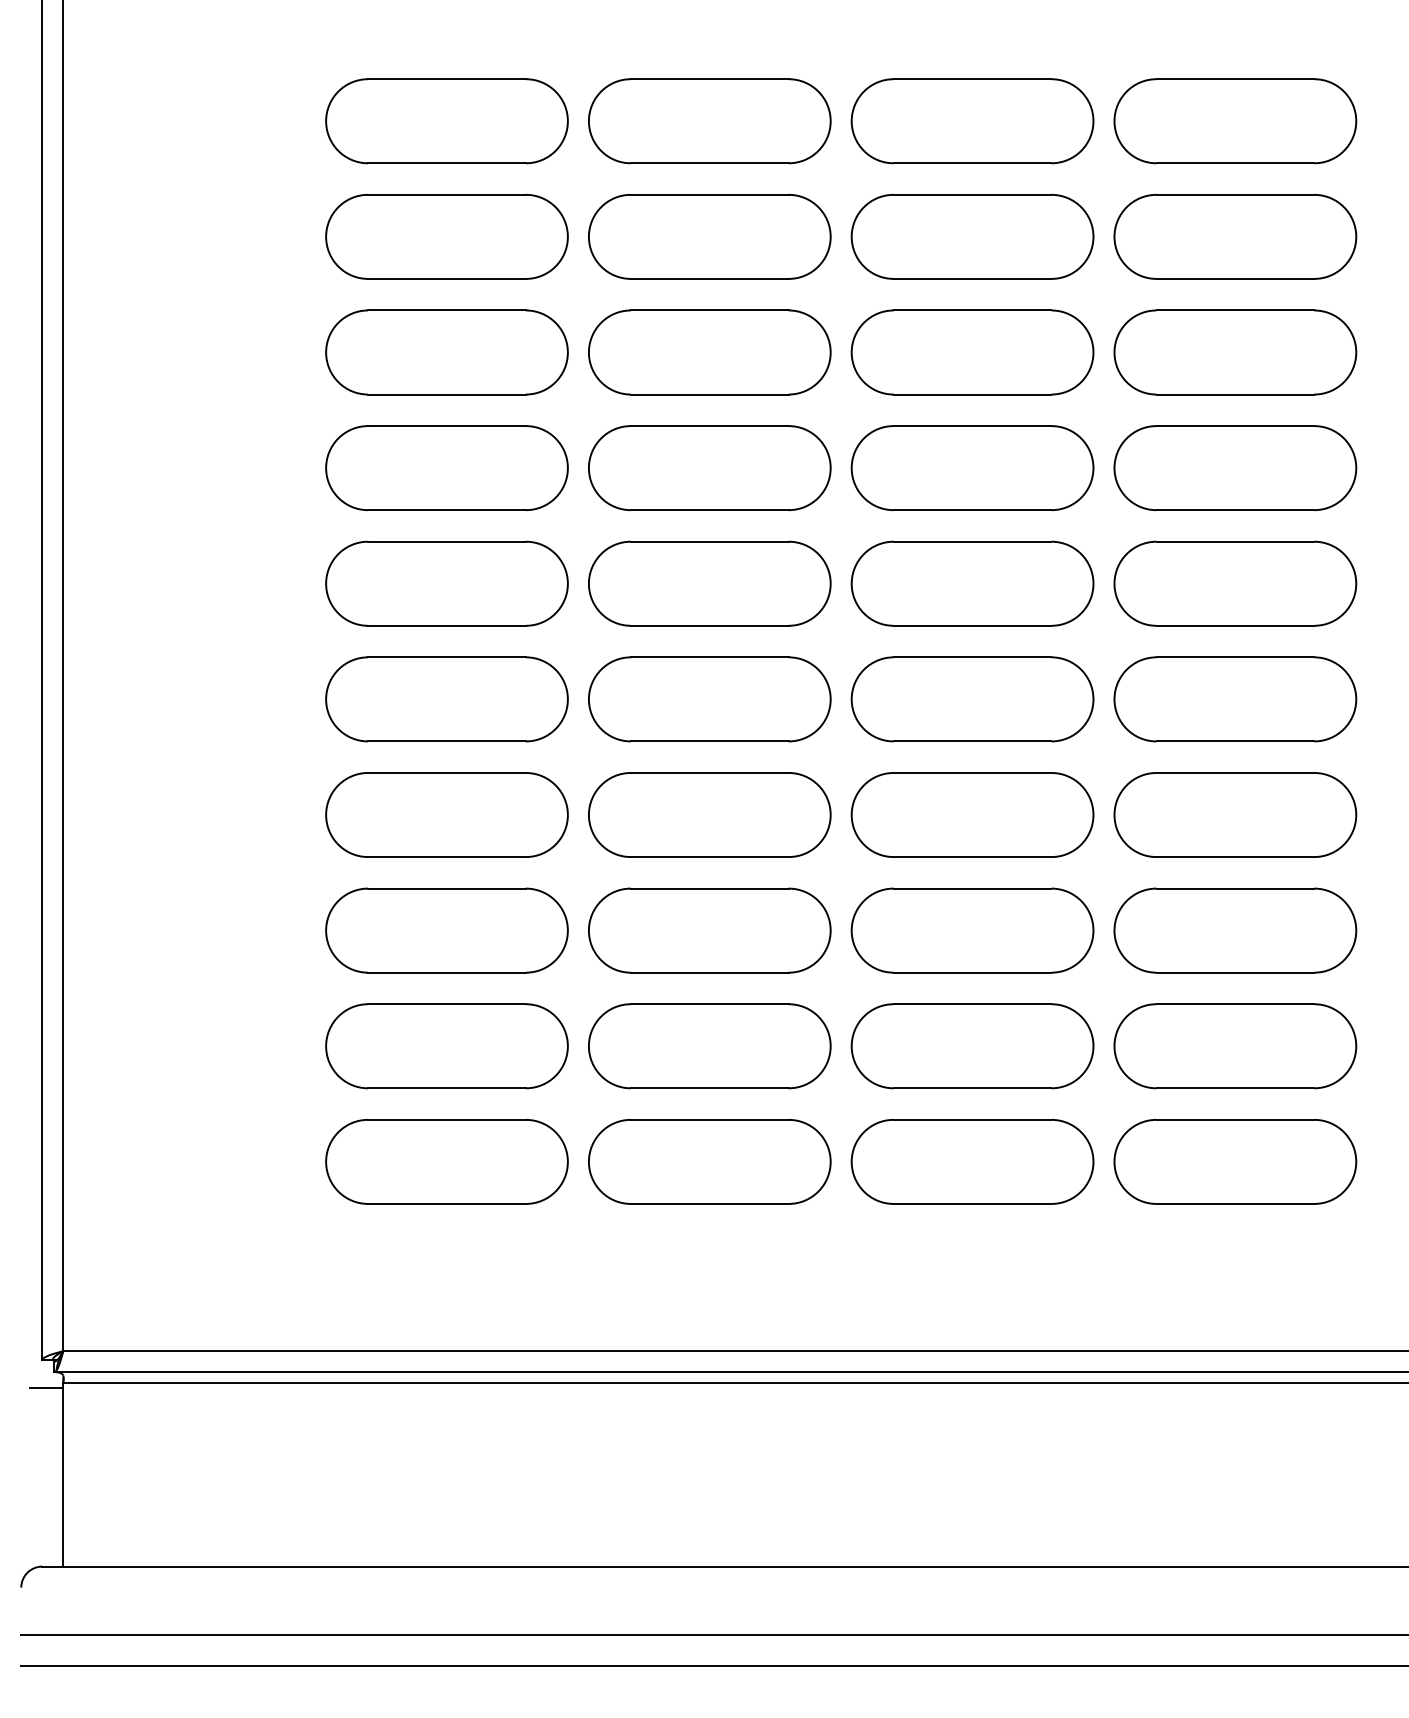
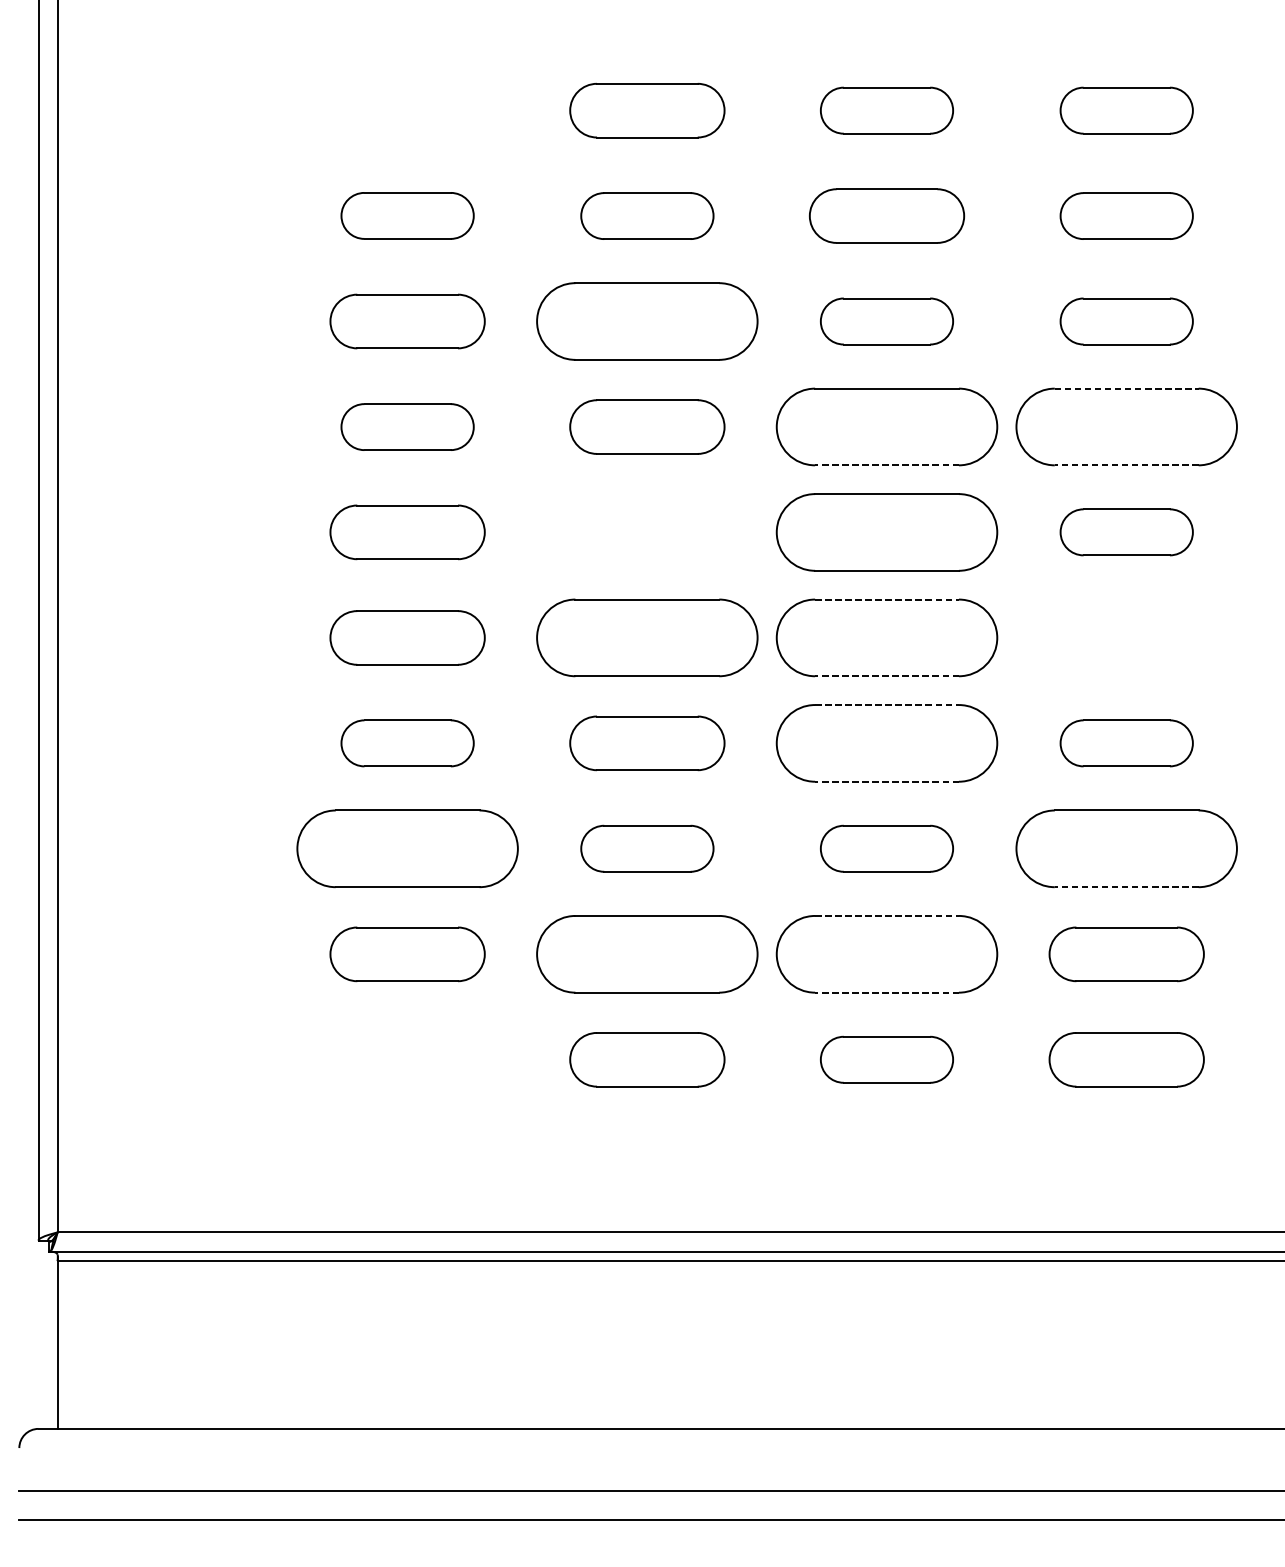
part: (446, 121) -> (407, 110), removed
part: (709, 121) -> (647, 110), size x0.7
part: (972, 121) -> (886, 110), size x0.6
part: (1235, 121) -> (1126, 110), size x0.6
part: (446, 236) -> (407, 215), size x0.6
part: (709, 236) -> (647, 215), size x0.6
part: (972, 236) -> (886, 215), size x0.7
part: (1235, 236) -> (1126, 215), size x0.6
part: (446, 352) -> (407, 321), size x0.7
part: (972, 352) -> (886, 321), size x0.6
part: (1235, 352) -> (1126, 321), size x0.6
line: (1235, 426) -> (1126, 389), solid -> dashed
part: (446, 468) -> (407, 427), size x0.6
part: (709, 468) -> (647, 427), size x0.7
line: (972, 510) -> (886, 465), solid -> dashed
line: (1235, 510) -> (1126, 465), solid -> dashed
part: (446, 583) -> (407, 532), size x0.7
part: (709, 583) -> (647, 532), removed
part: (1235, 583) -> (1126, 532), size x0.6
line: (972, 657) -> (886, 599), solid -> dashed
part: (446, 699) -> (407, 638), size x0.7
part: (1235, 699) -> (1126, 638), removed
line: (972, 741) -> (886, 676), solid -> dashed
line: (972, 772) -> (886, 704), solid -> dashed
part: (446, 814) -> (407, 742), size x0.6
part: (709, 814) -> (647, 742), size x0.7
part: (1235, 814) -> (1126, 742), size x0.6
line: (972, 857) -> (886, 782), solid -> dashed
part: (709, 930) -> (647, 848), size x0.6
part: (972, 930) -> (886, 848), size x0.6
line: (1235, 972) -> (1126, 887), solid -> dashed
line: (972, 1004) -> (886, 916), solid -> dashed
part: (446, 1046) -> (407, 954), size x0.7
part: (1235, 1046) -> (1126, 954), size x0.7
line: (972, 1088) -> (886, 992), solid -> dashed
part: (446, 1161) -> (407, 1059), removed
part: (709, 1161) -> (647, 1059), size x0.7
part: (972, 1161) -> (886, 1059), size x0.6
part: (1235, 1161) -> (1126, 1059), size x0.7
line: (46, 1387) -> (42, 1265), removed

